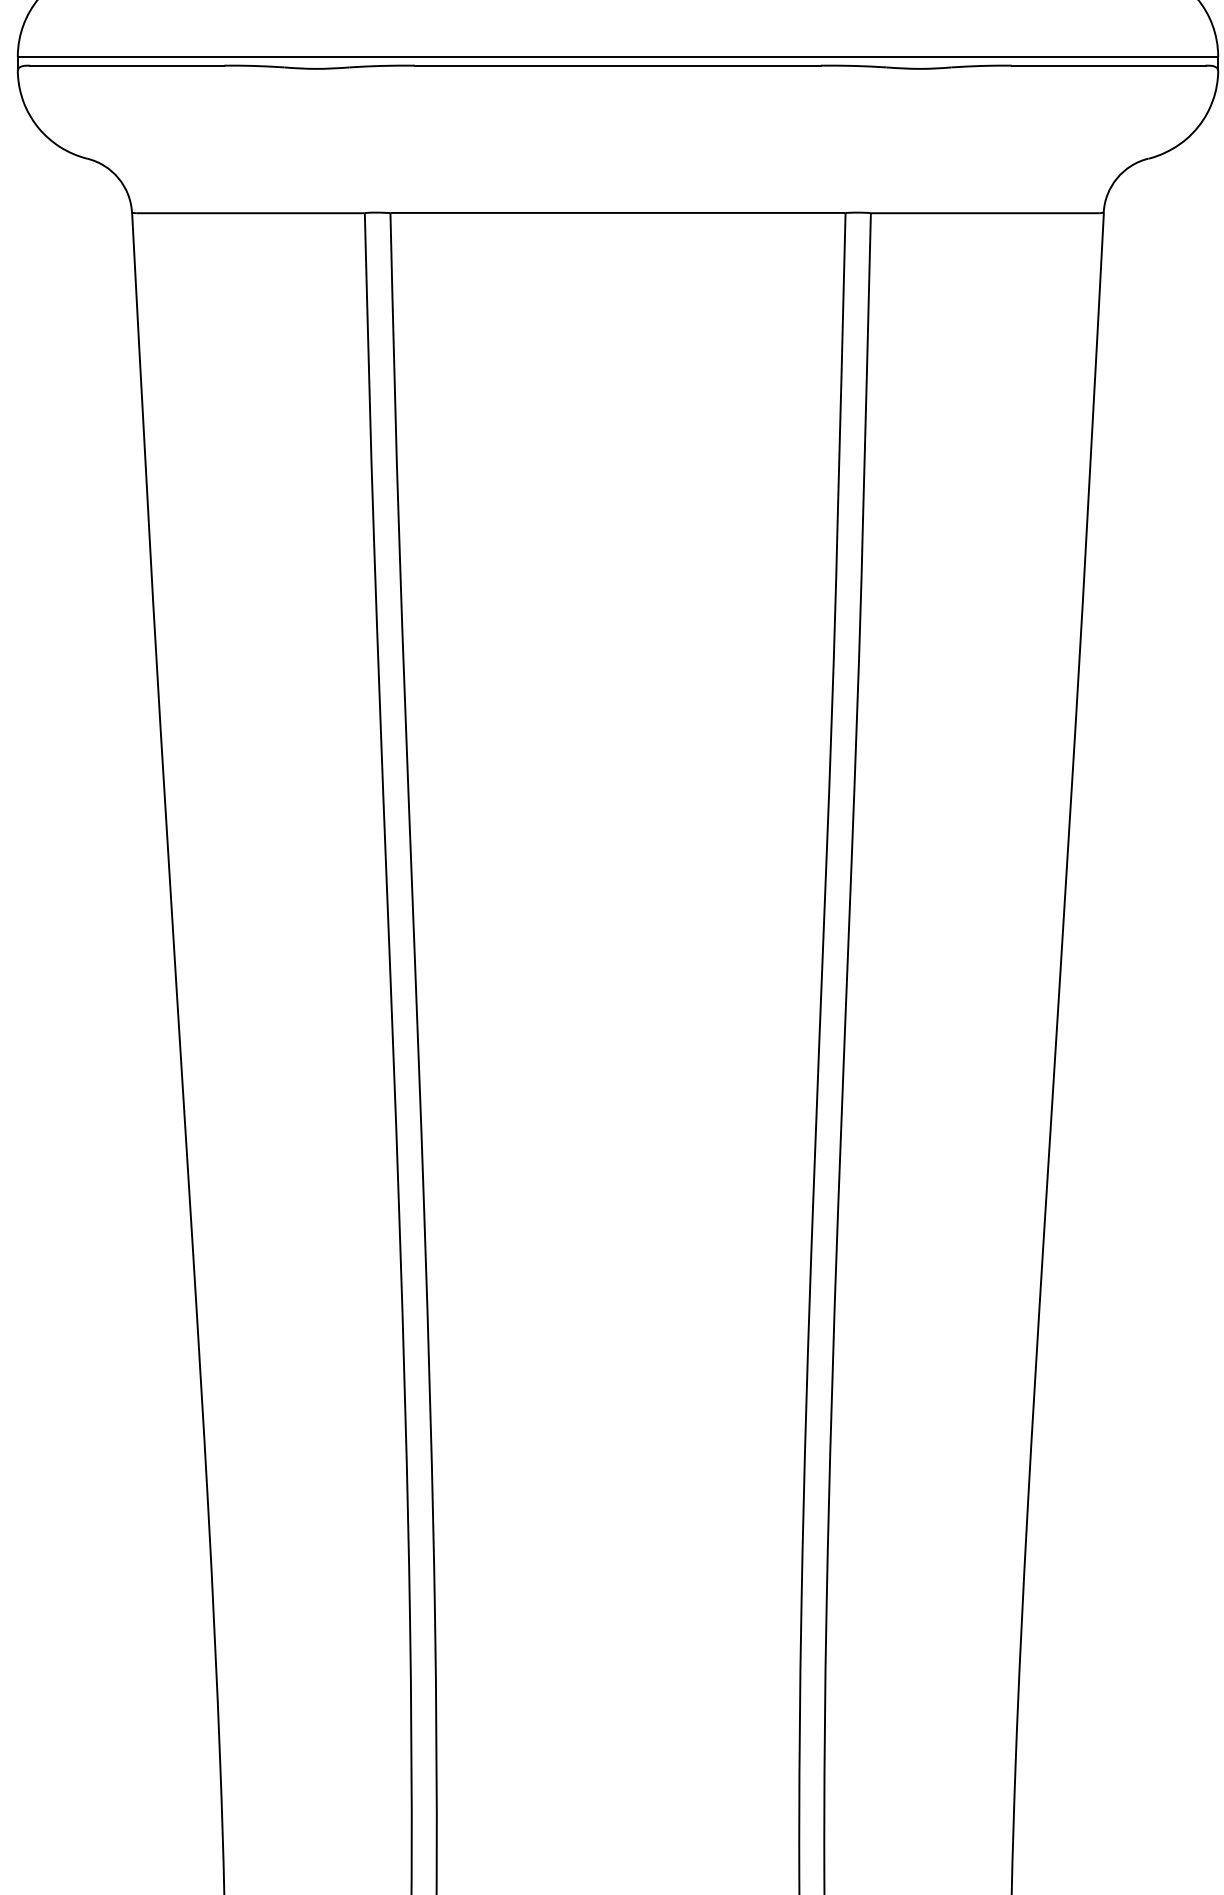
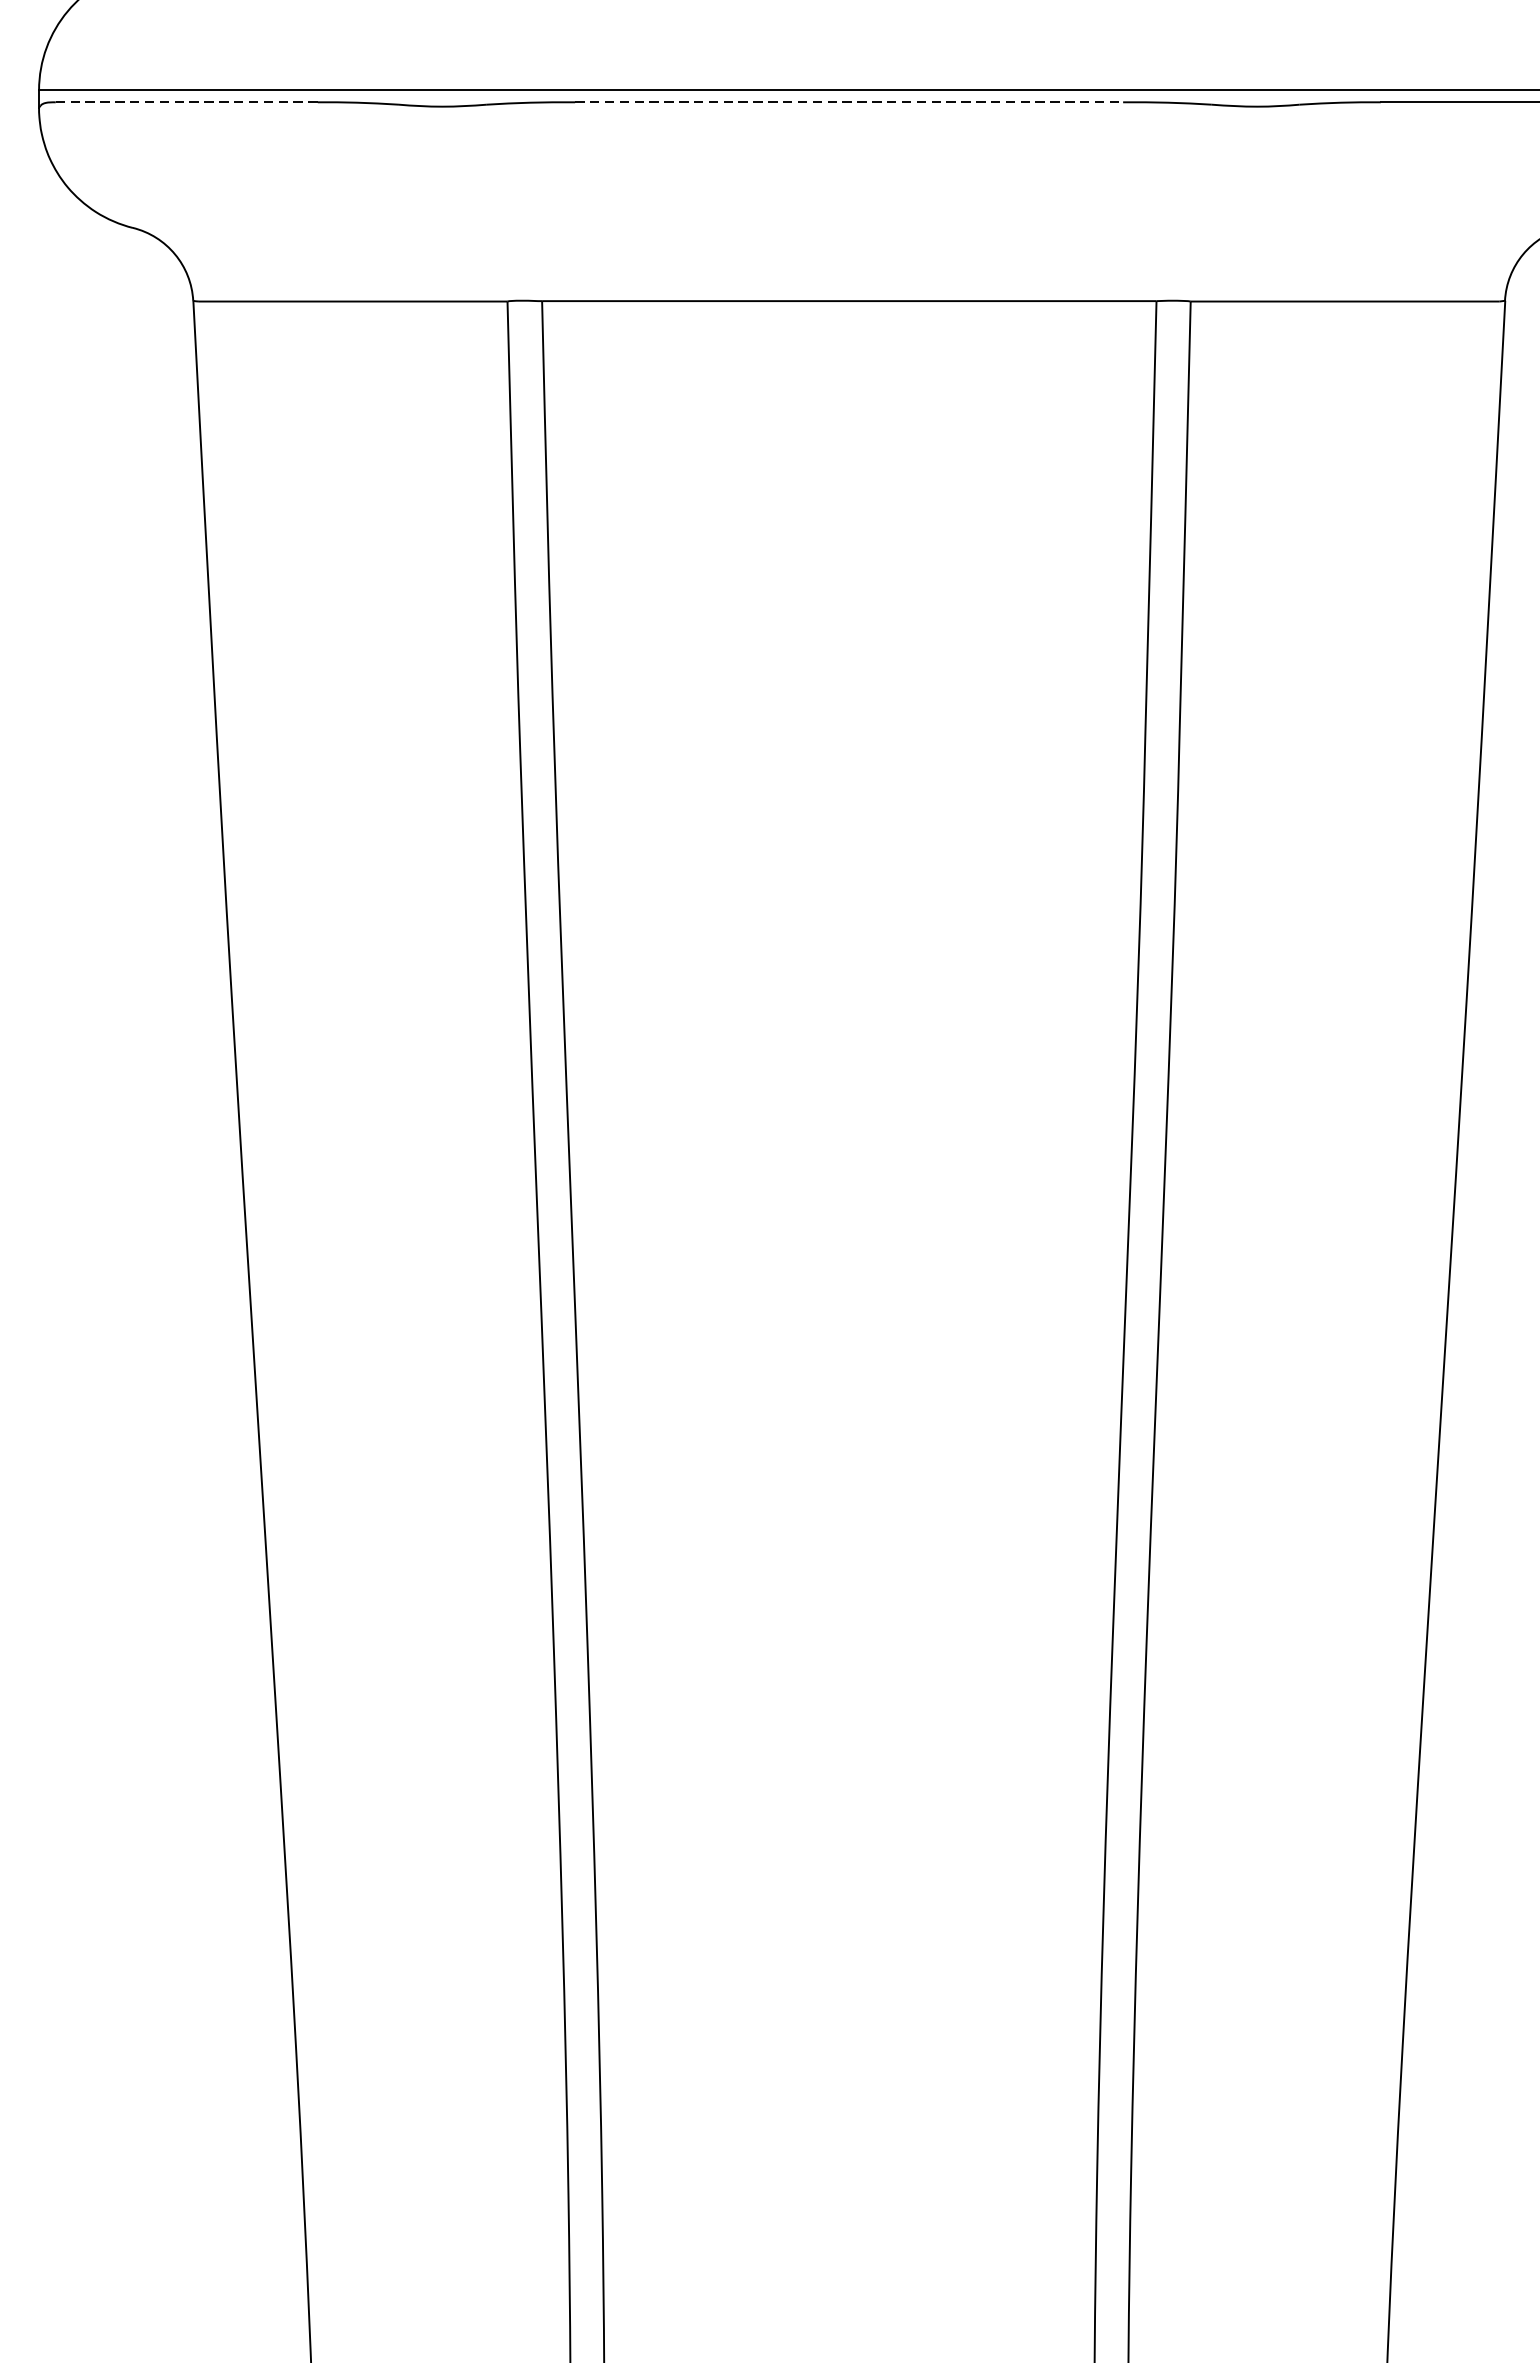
line: (127, 65) -> (187, 102), solid -> dashed
line: (617, 65) -> (848, 102), solid -> dashed

